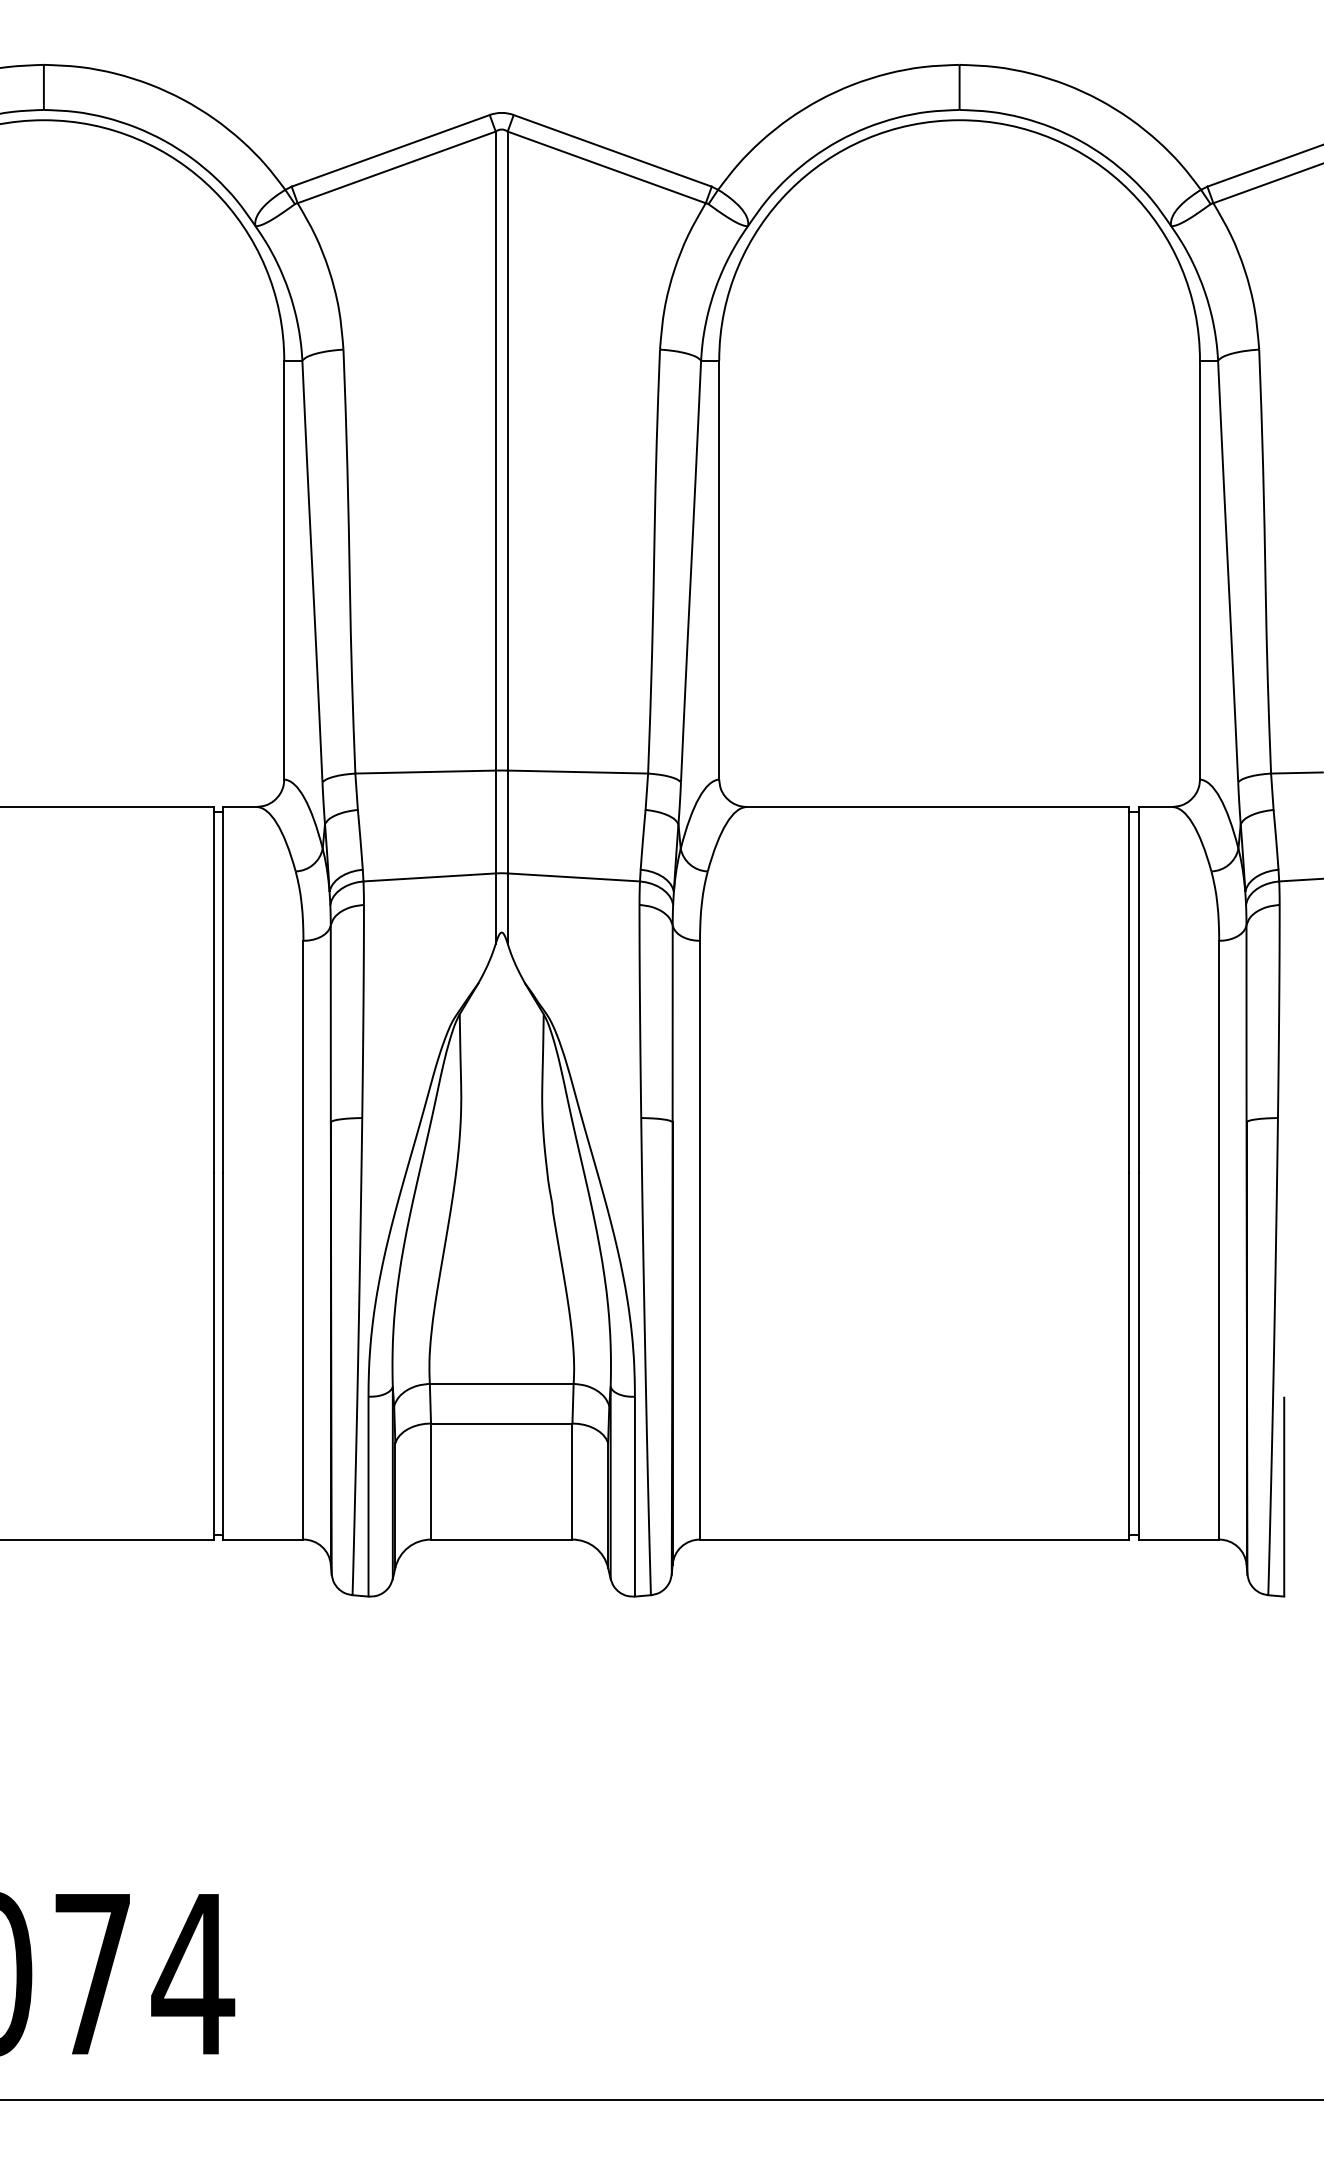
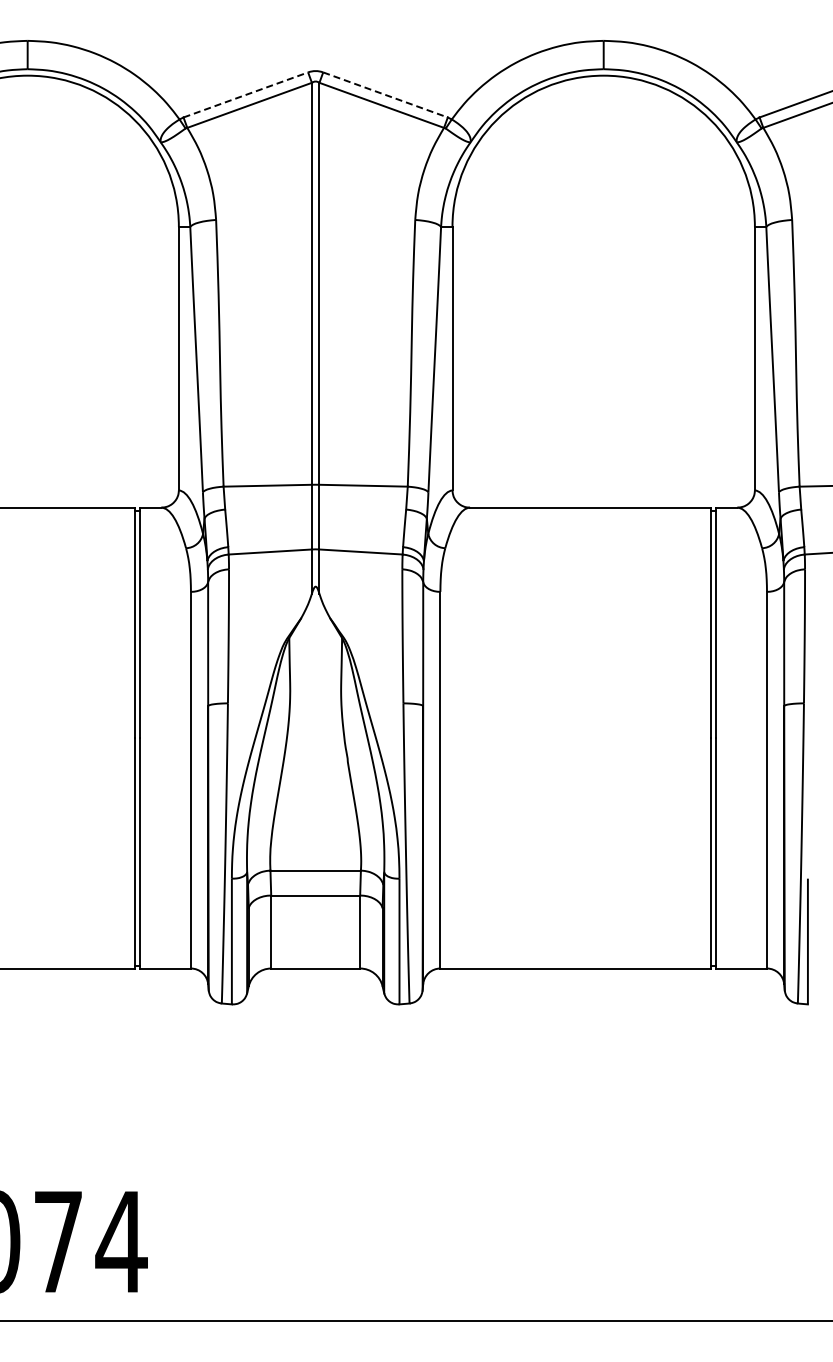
line: (391, 150) -> (246, 94), solid -> dashed
line: (612, 151) -> (385, 95), solid -> dashed

